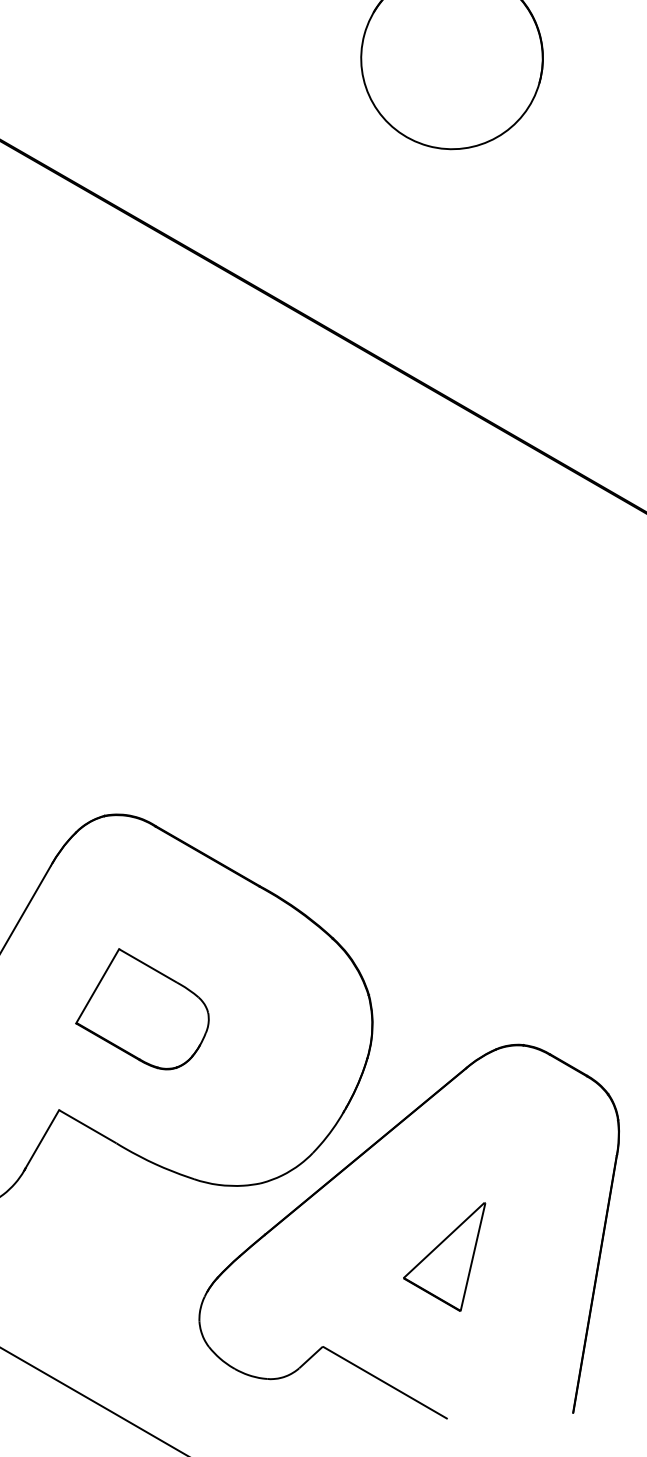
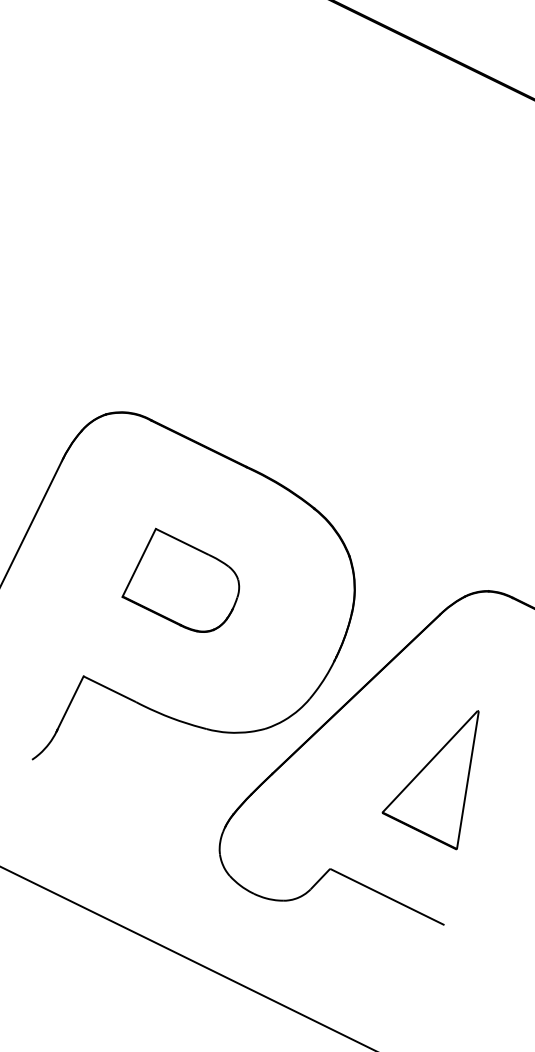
part: (142, 1009) -> (180, 580), moved
part: (444, 1256) -> (431, 782), size x1.43

